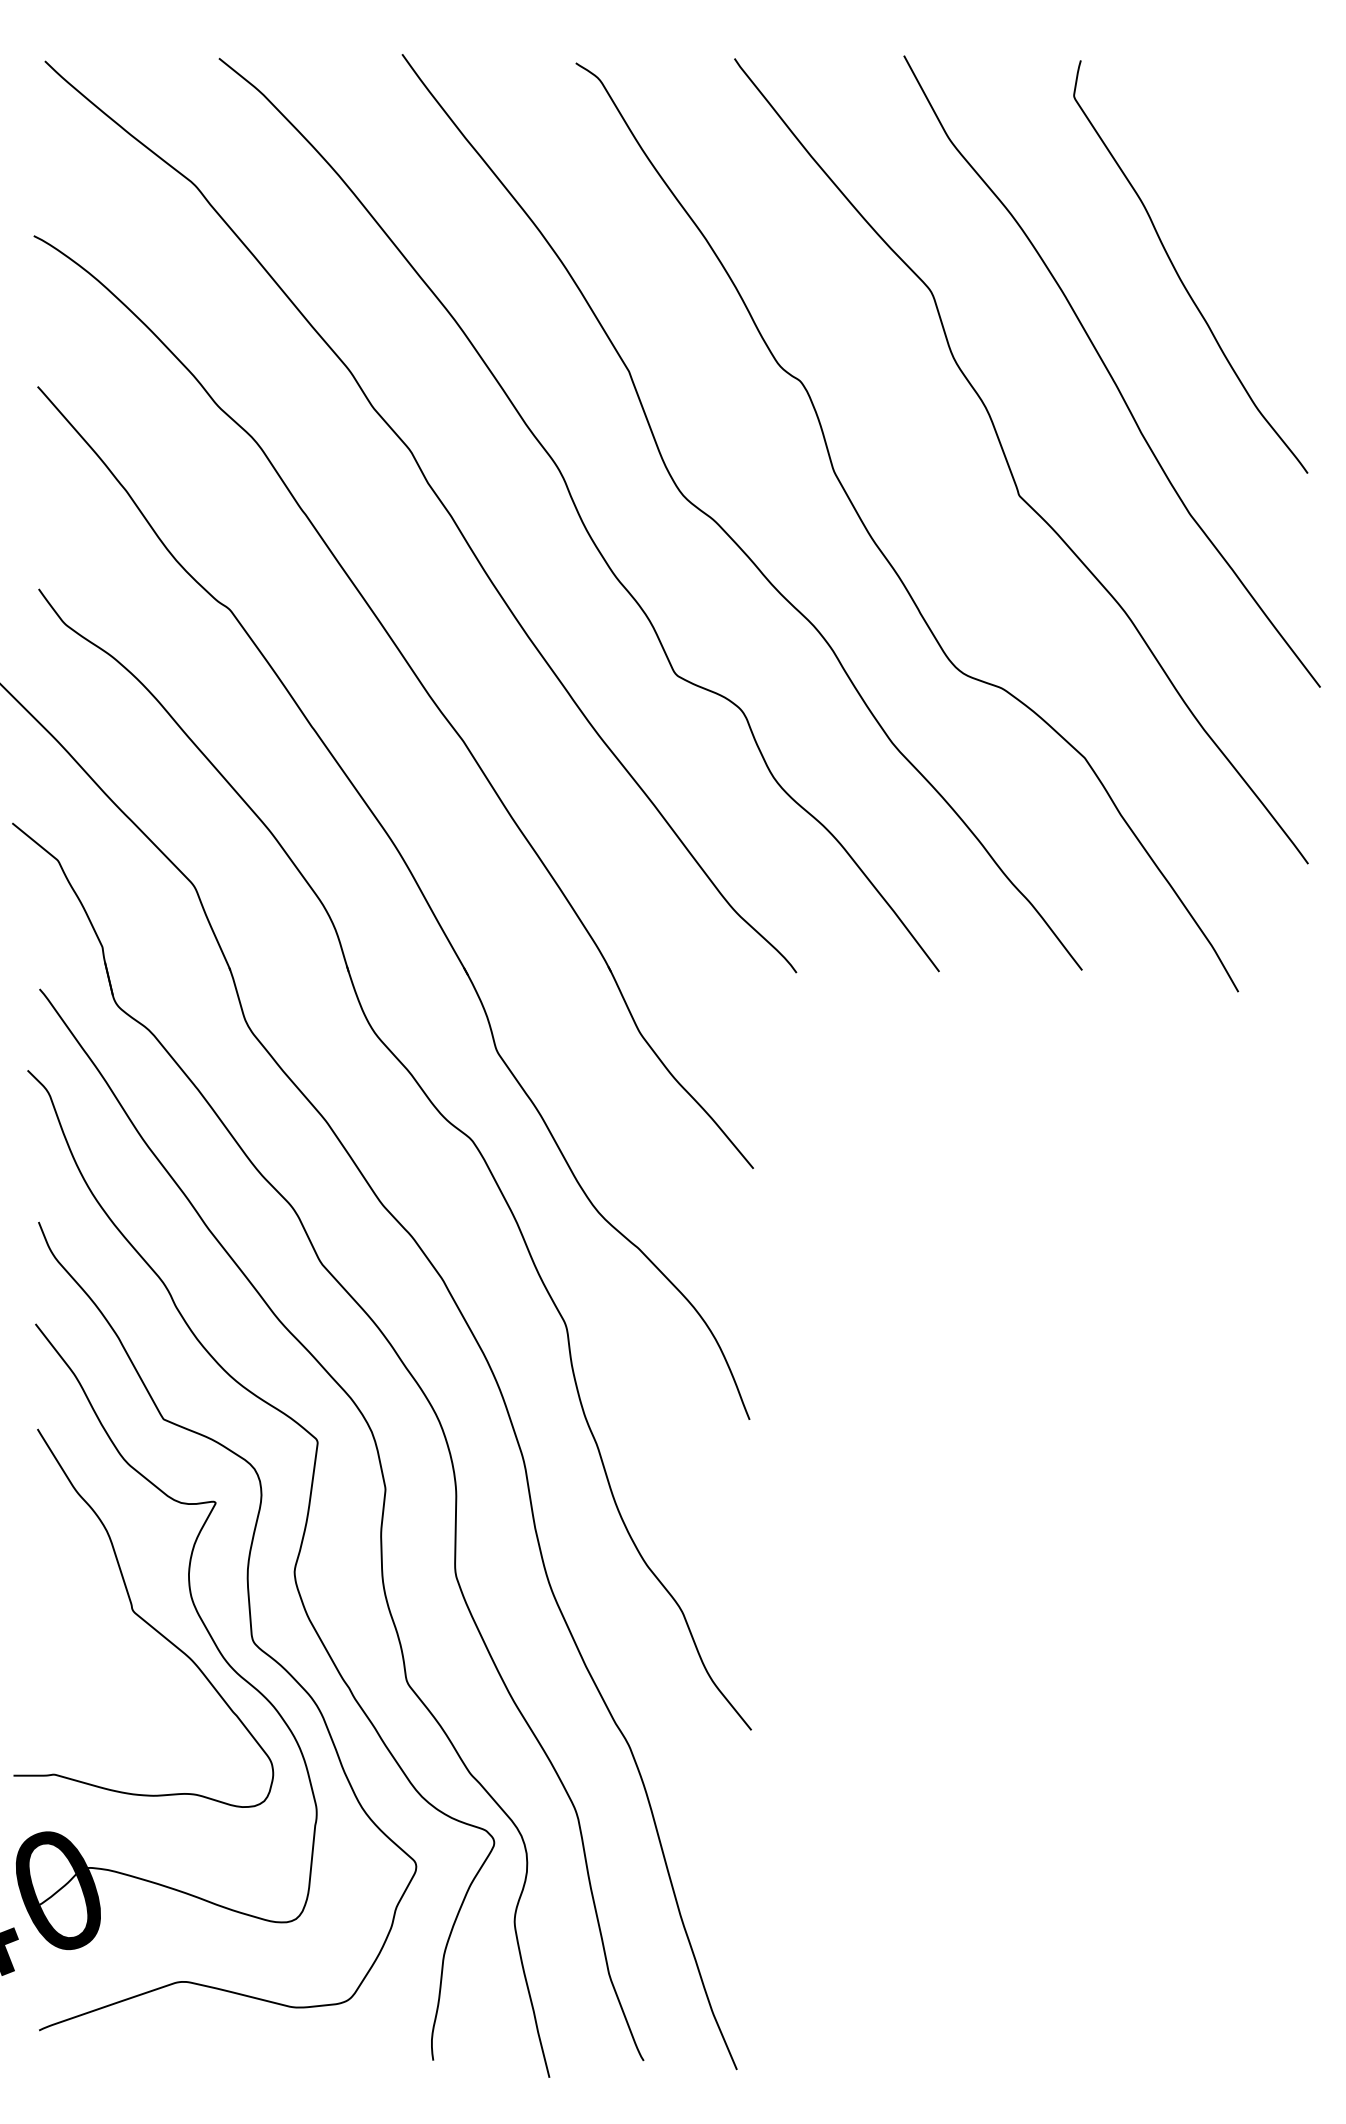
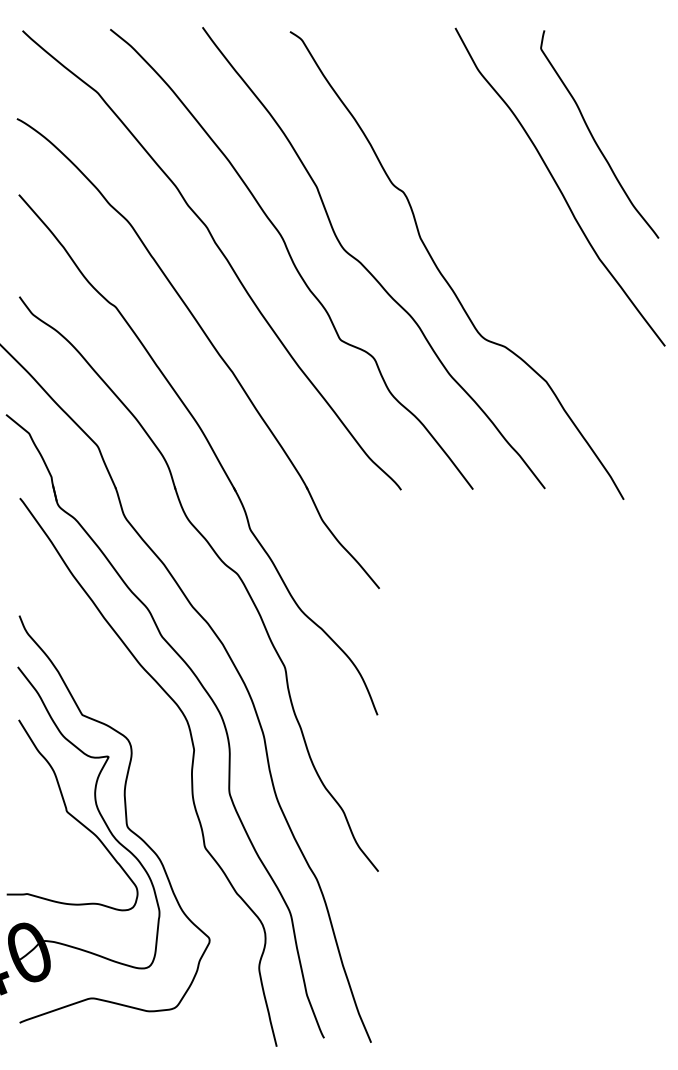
curve: (1011, 467) -> (509, 235), removed
curve: (292, 1567) -> (147, 789), removed

